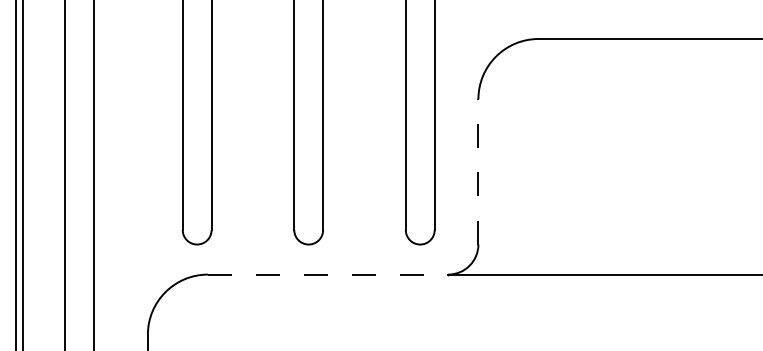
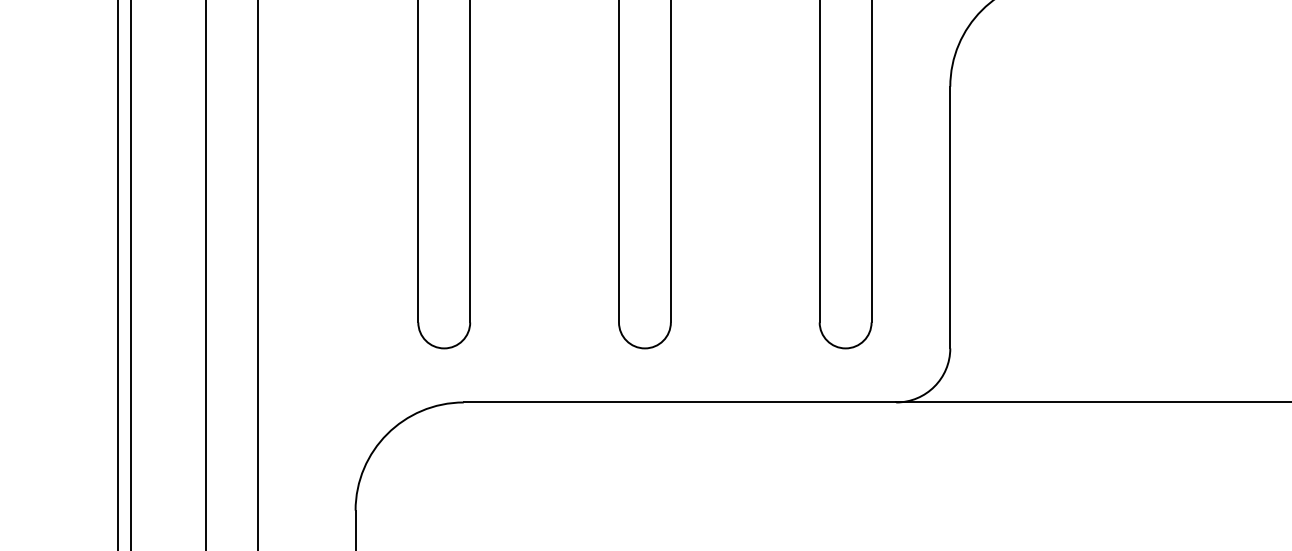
line: (478, 171) -> (950, 216), dashed -> solid
line: (328, 274) -> (680, 402), dashed -> solid

